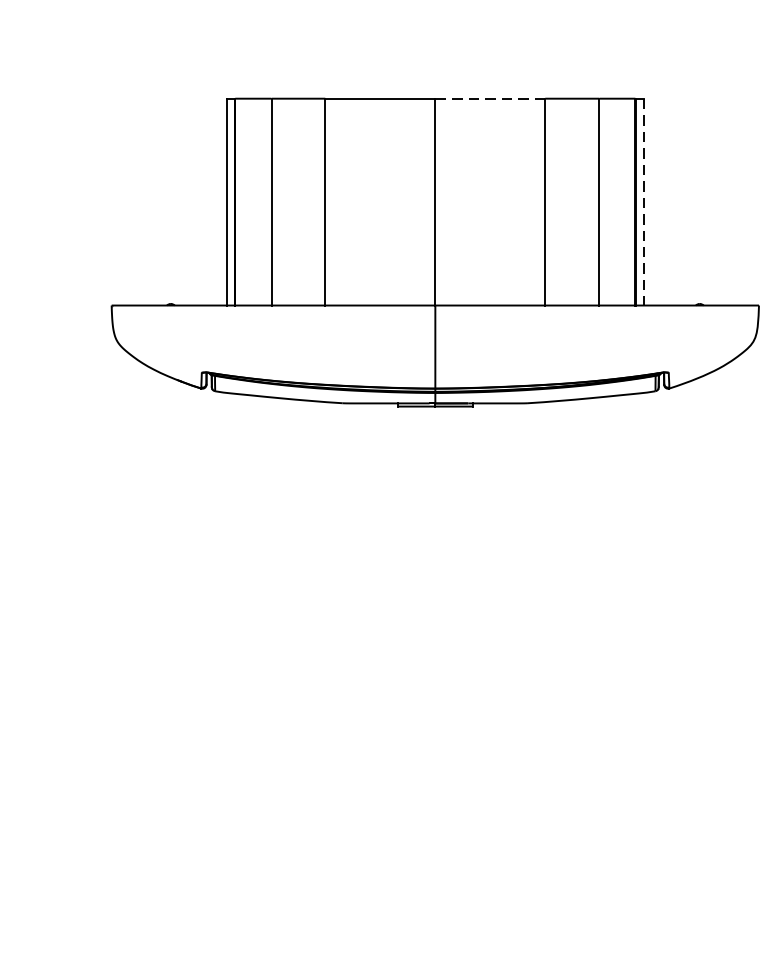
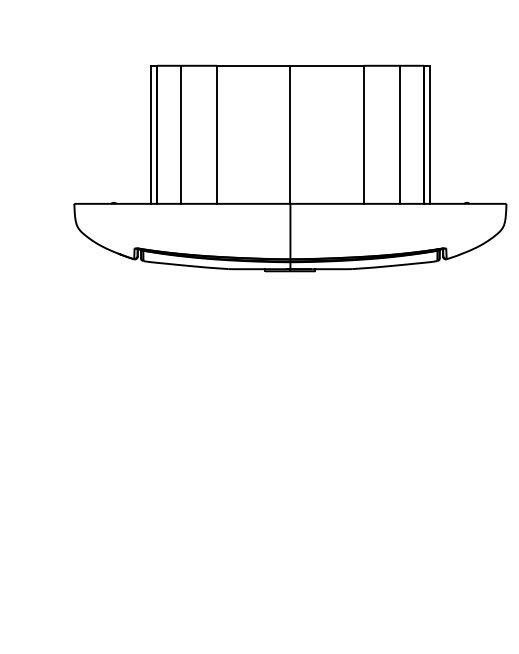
line: (490, 98) -> (327, 65), dashed -> solid
line: (643, 203) -> (429, 135), dashed -> solid

